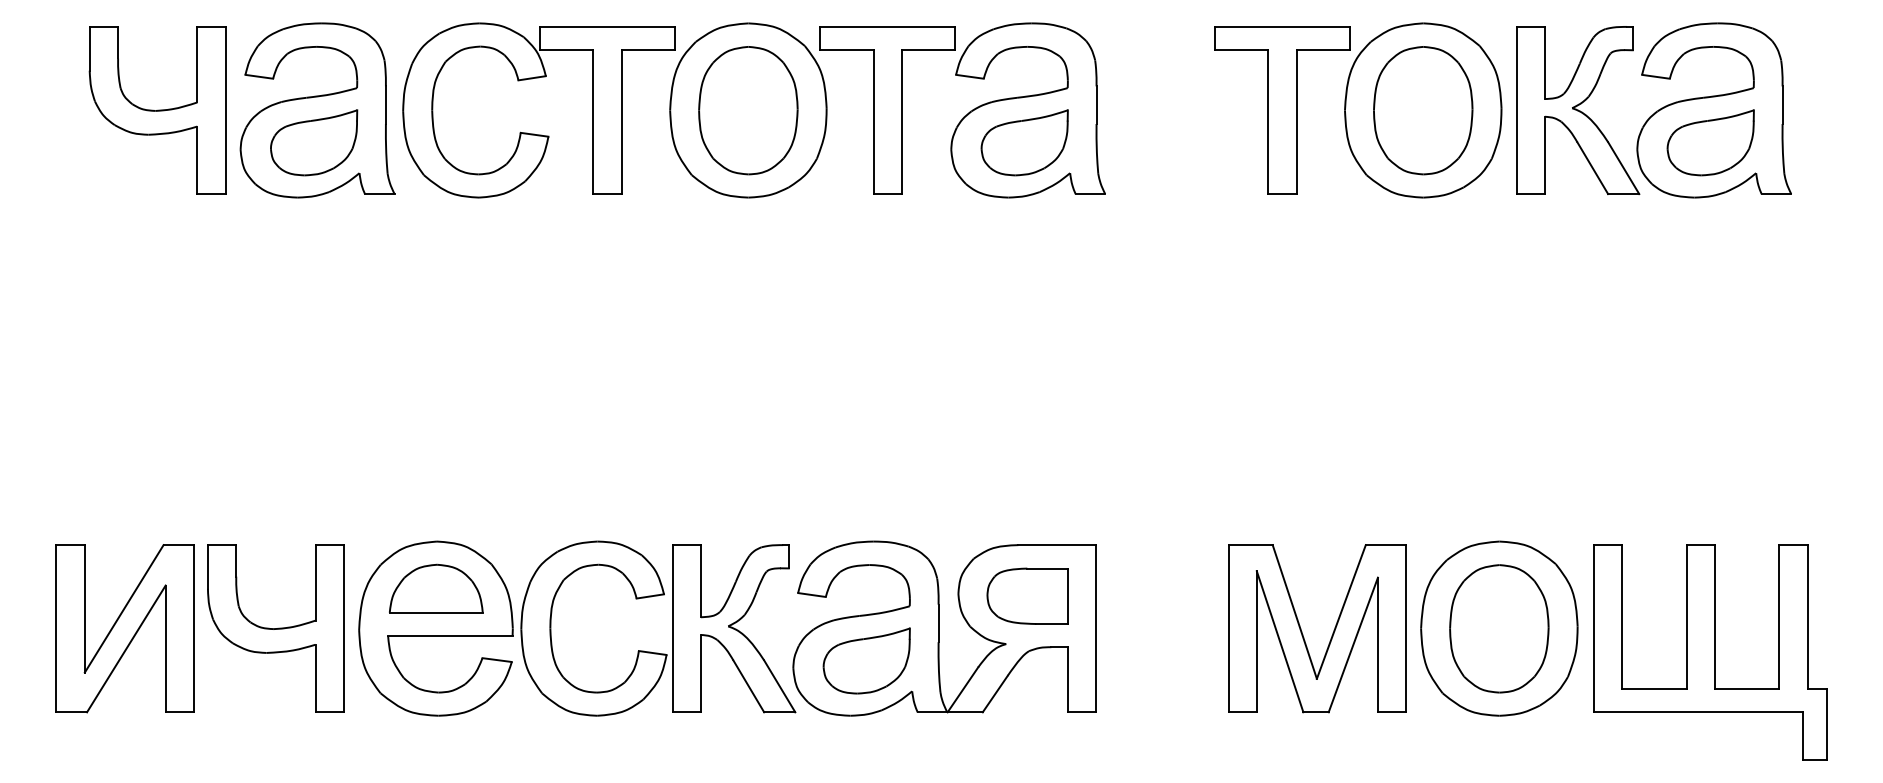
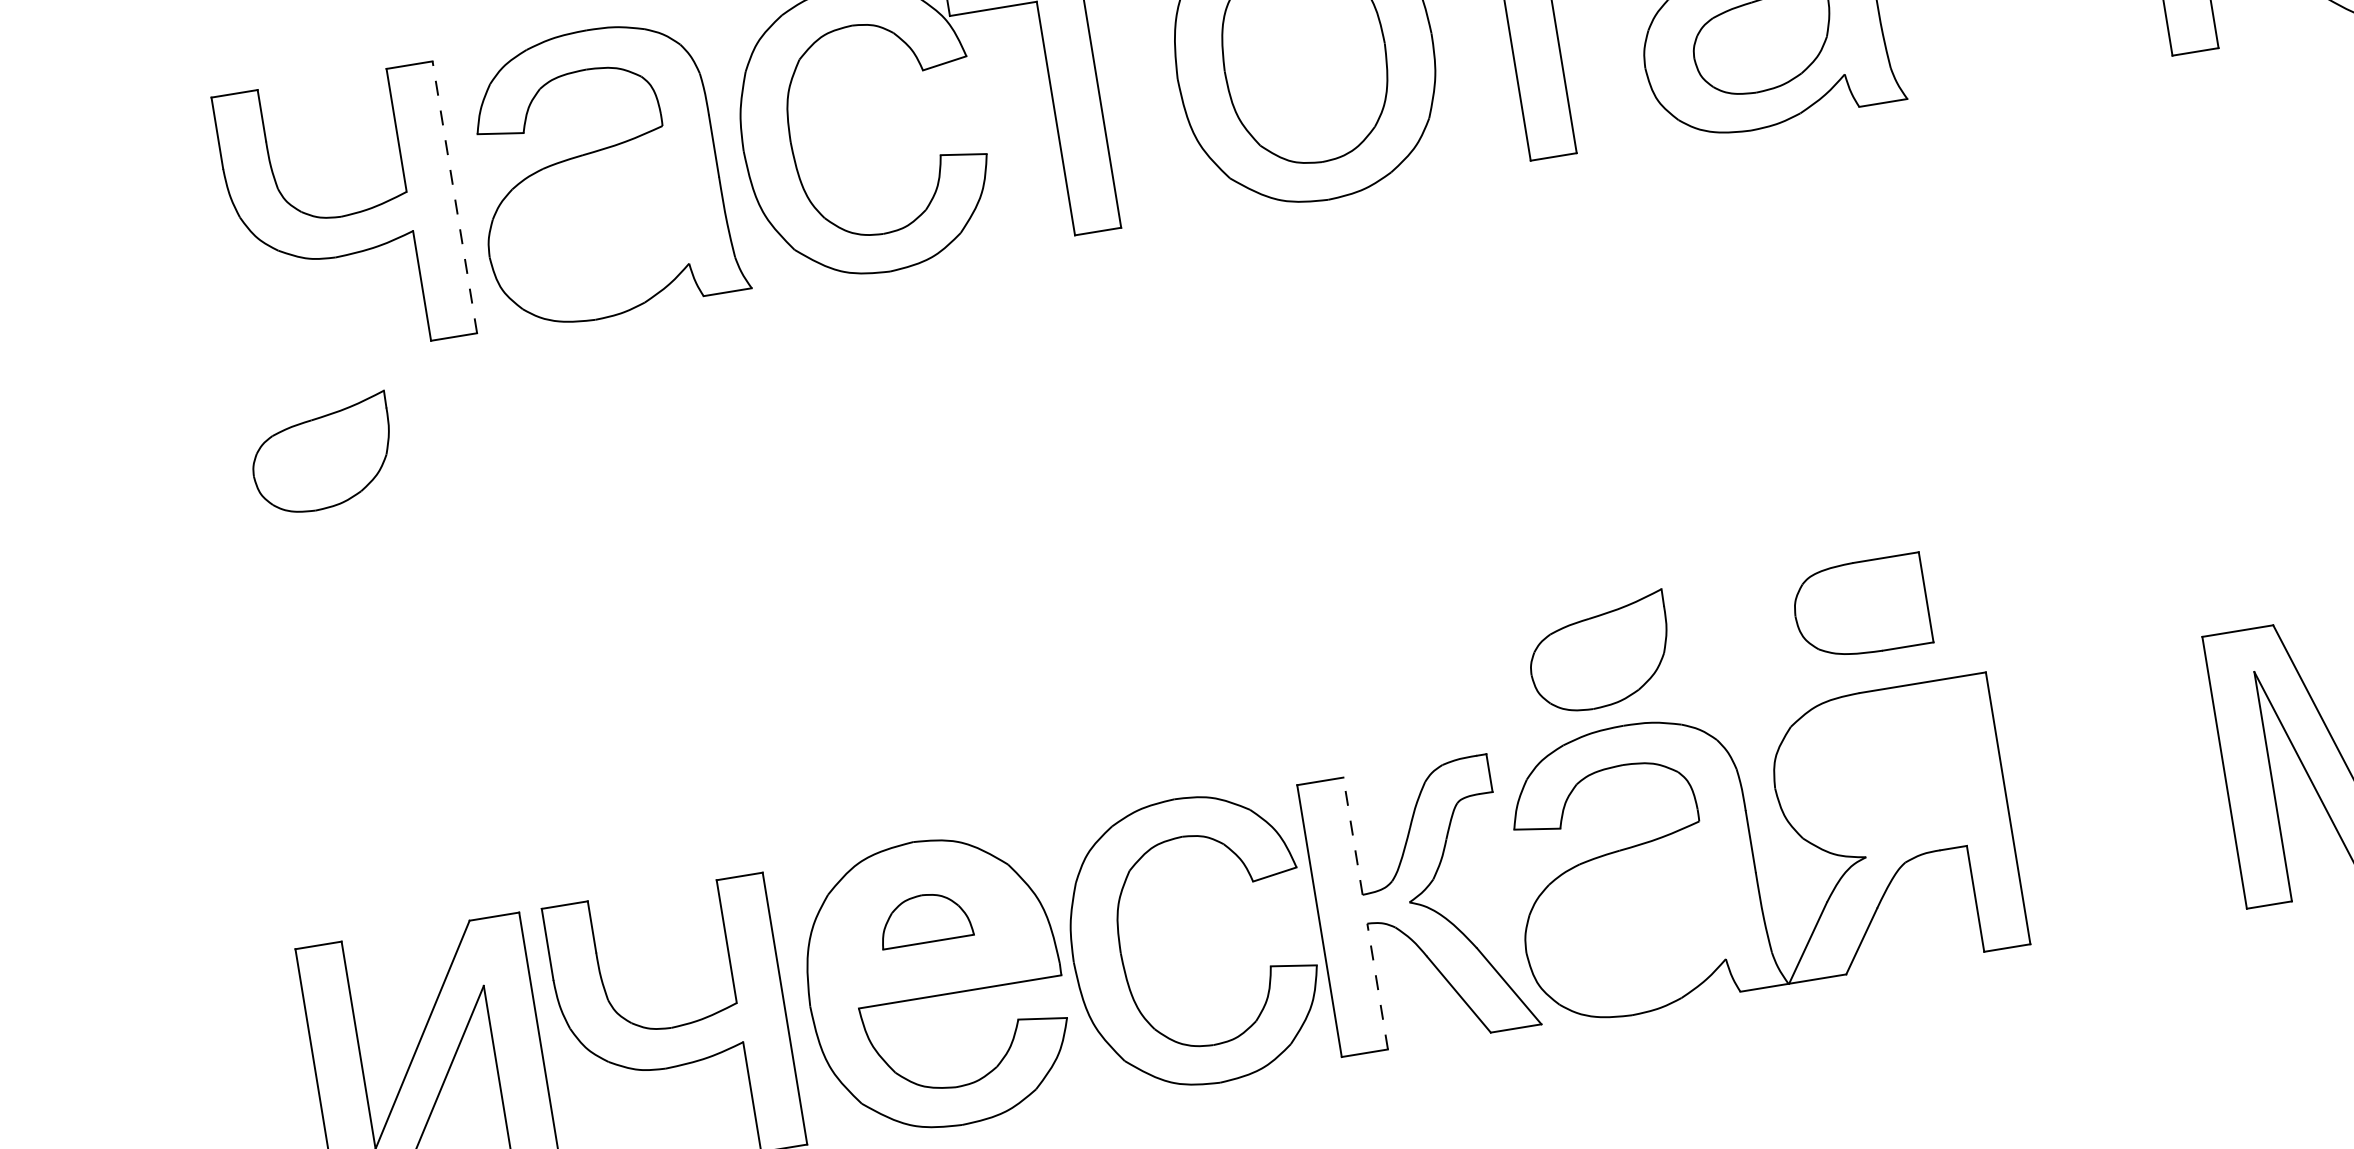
line: (225, 110) -> (454, 197), solid -> dashed
part: (314, 142) -> (323, 454), moved
line: (700, 580) -> (1352, 835), solid -> dashed
part: (436, 588) -> (925, 918), size x0.6
part: (1027, 595) -> (1860, 606), moved
part: (866, 660) -> (1599, 652), moved
line: (700, 673) -> (1376, 986), solid -> dashed

